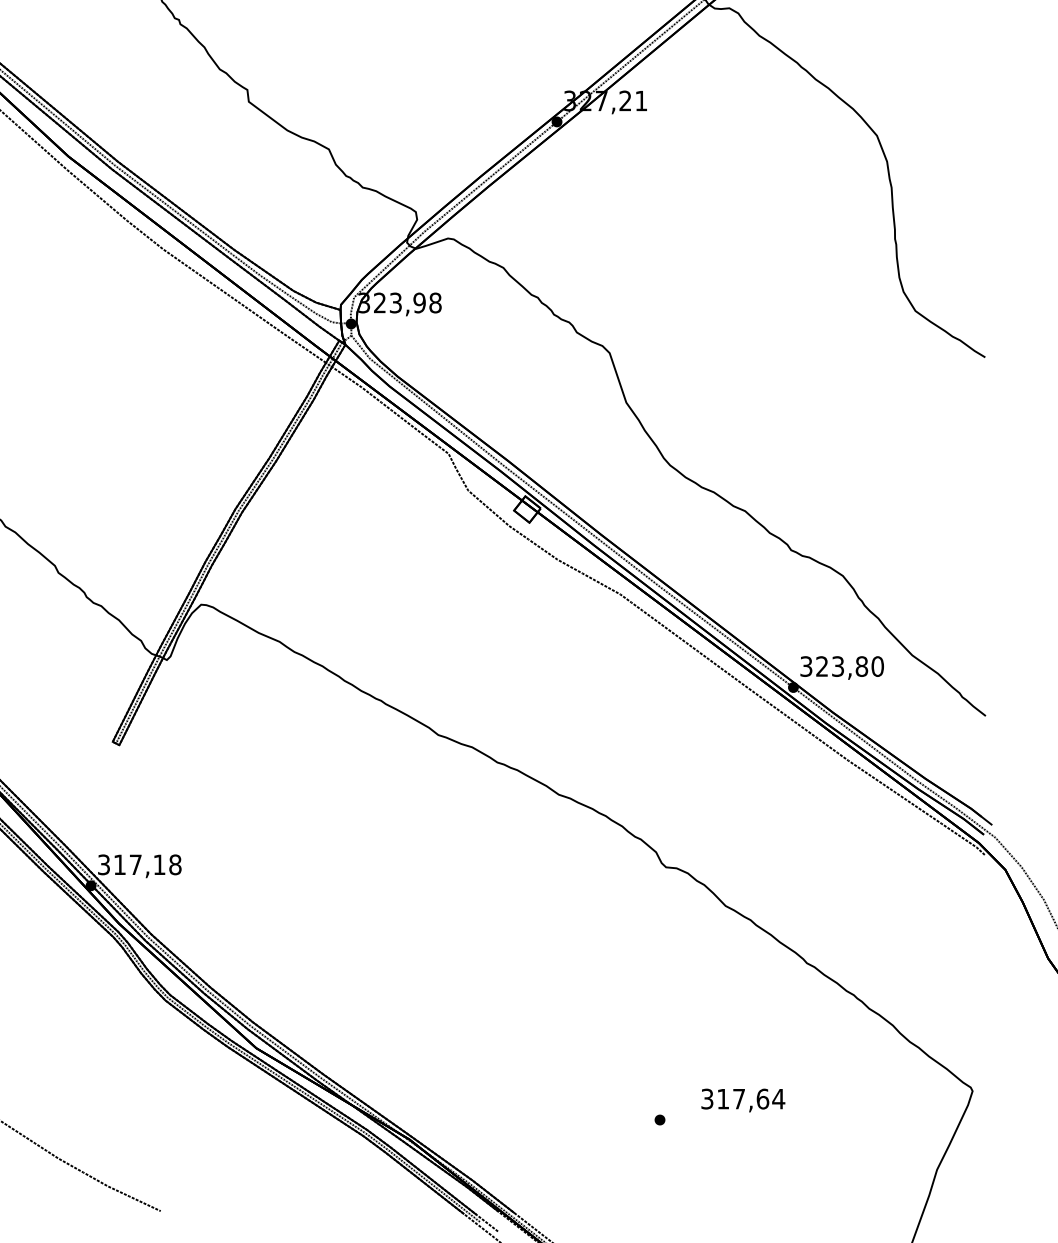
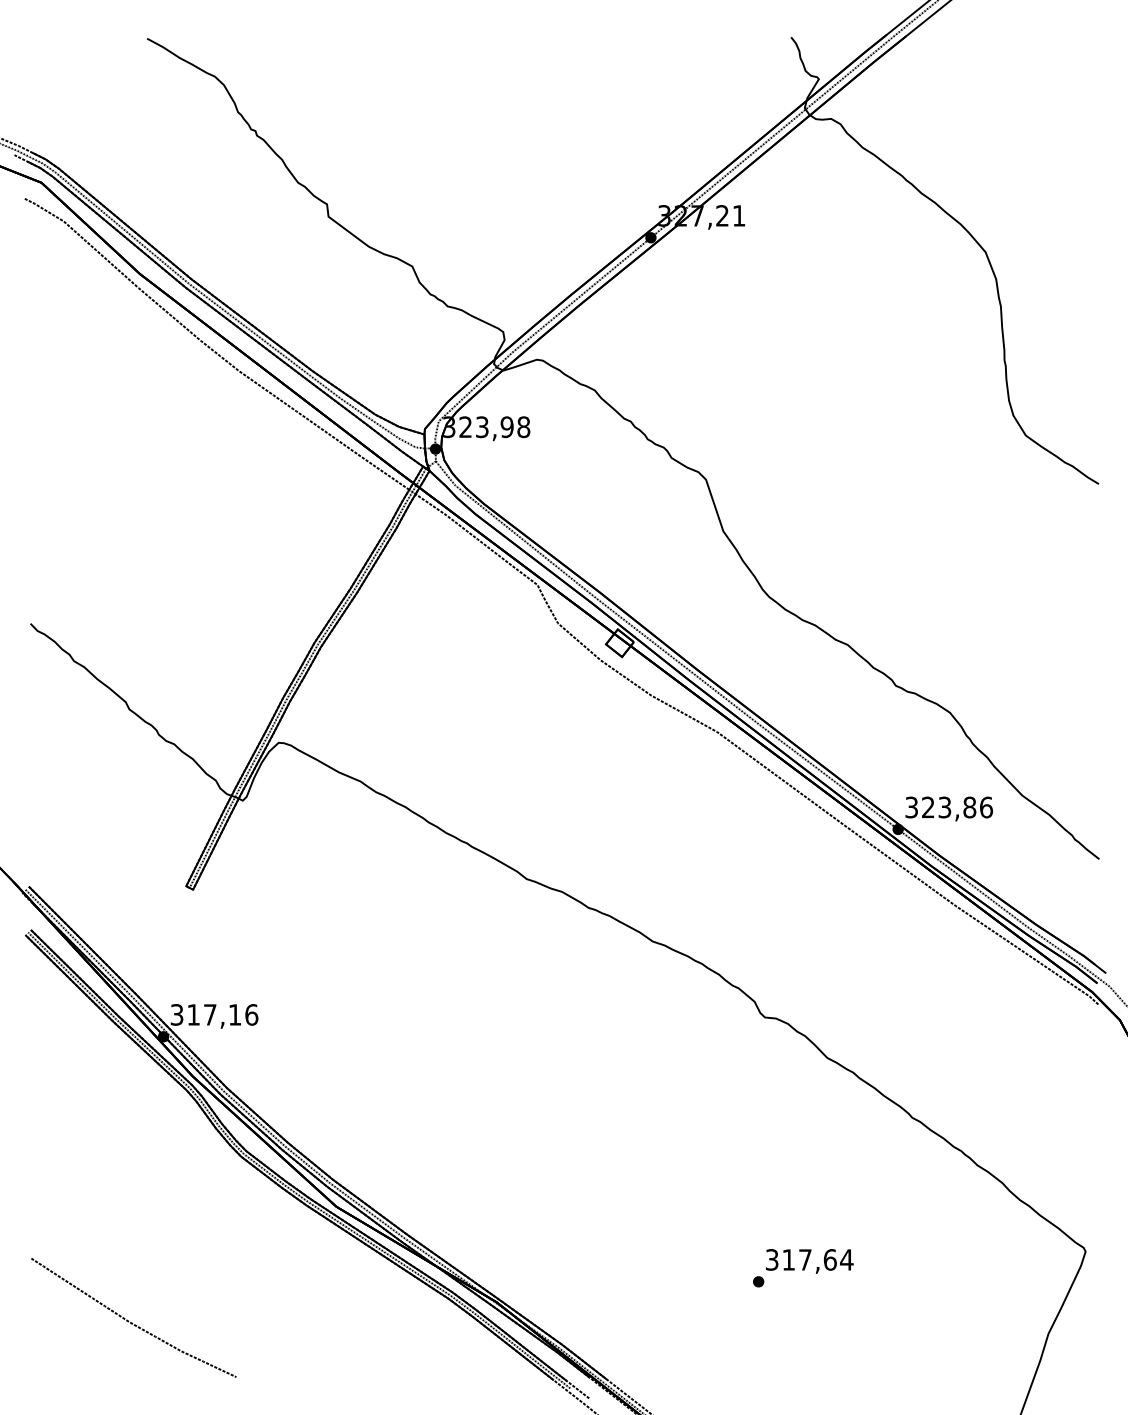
text: (877, 666) -> (986, 807), 323,80 -> 323,86
text: (175, 864) -> (251, 1014), 317,18 -> 317,16
text: (743, 1100) -> (809, 1261), moved

